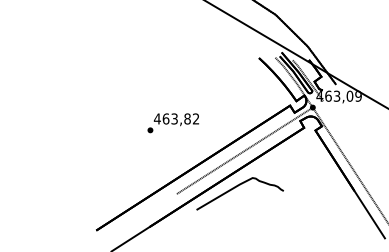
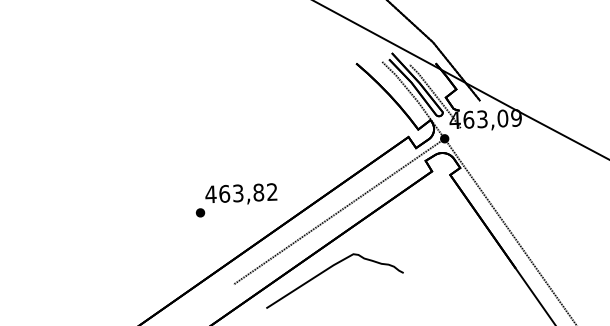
text: (172, 123) -> (235, 200), moved

